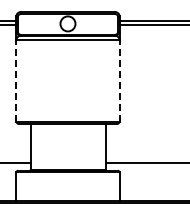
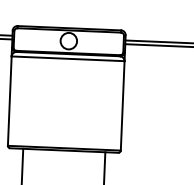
line: (16, 80) -> (9, 100), dashed -> solid
line: (119, 80) -> (122, 105), dashed -> solid

